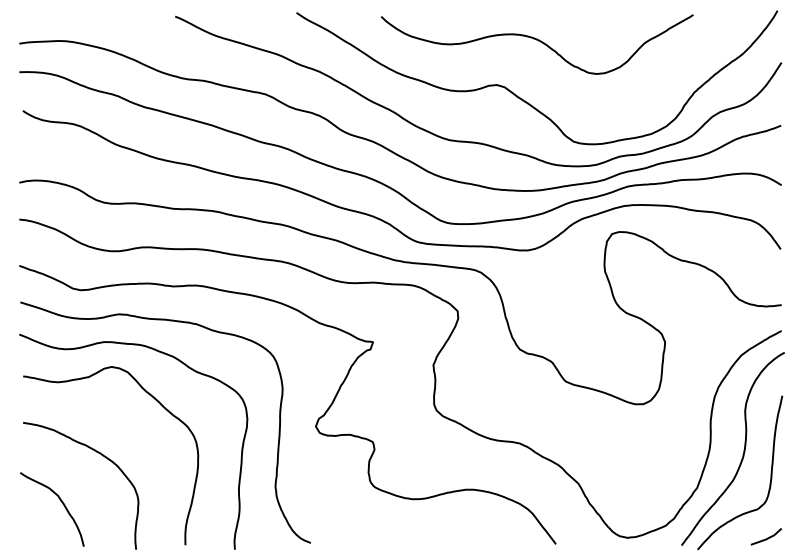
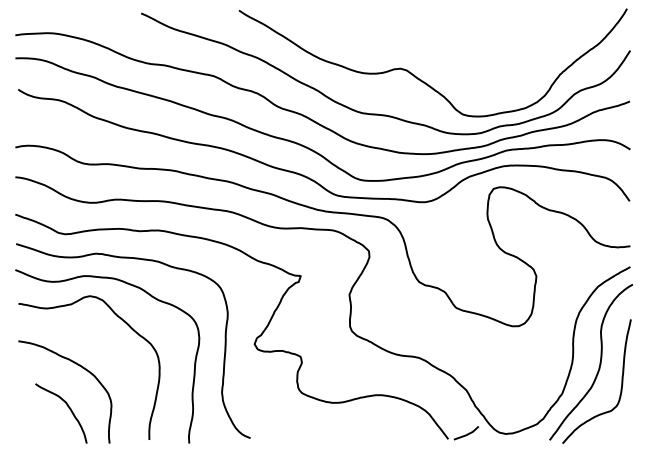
curve: (538, 41) -> (434, 33), removed
curve: (62, 504) -> (69, 409), moved
curve: (765, 538) -> (465, 434), moved

